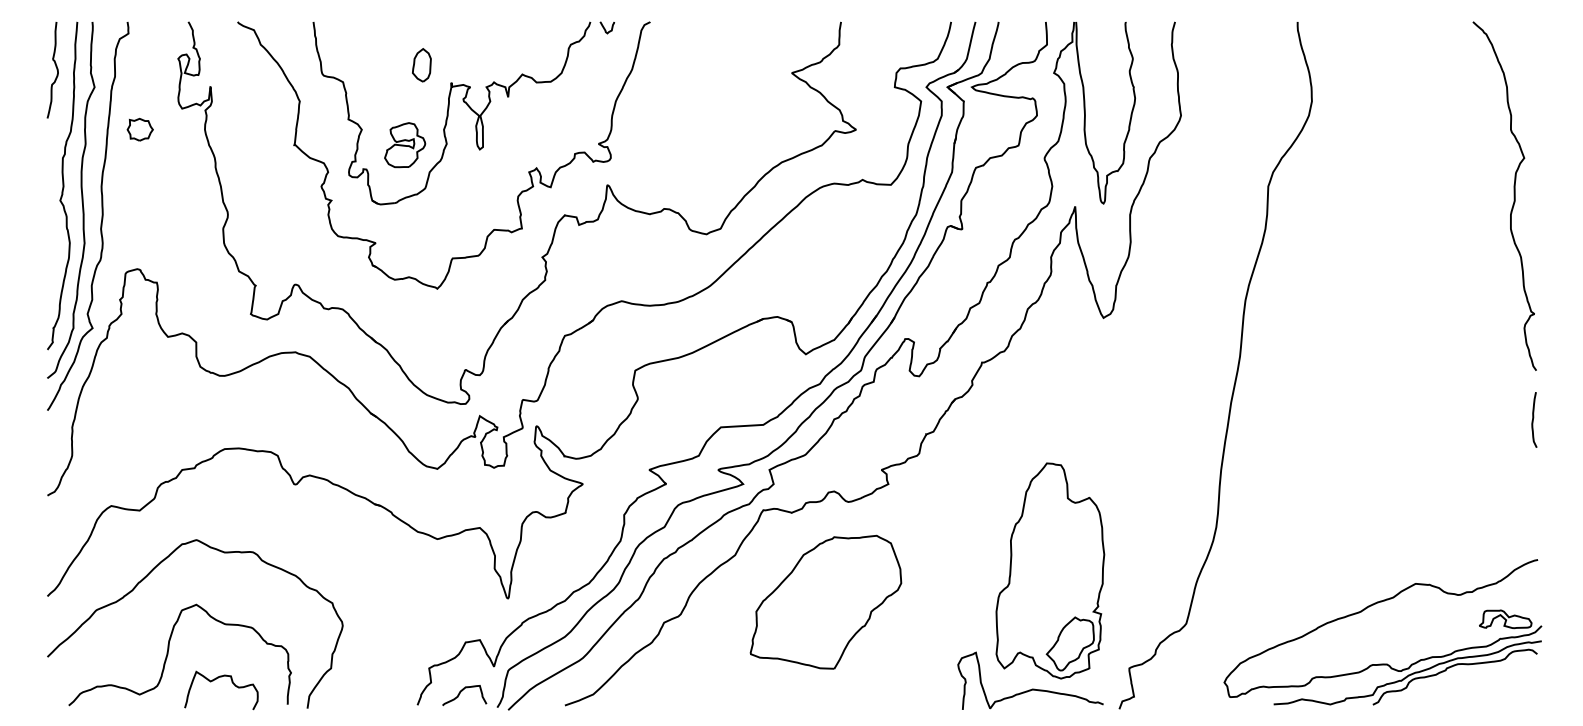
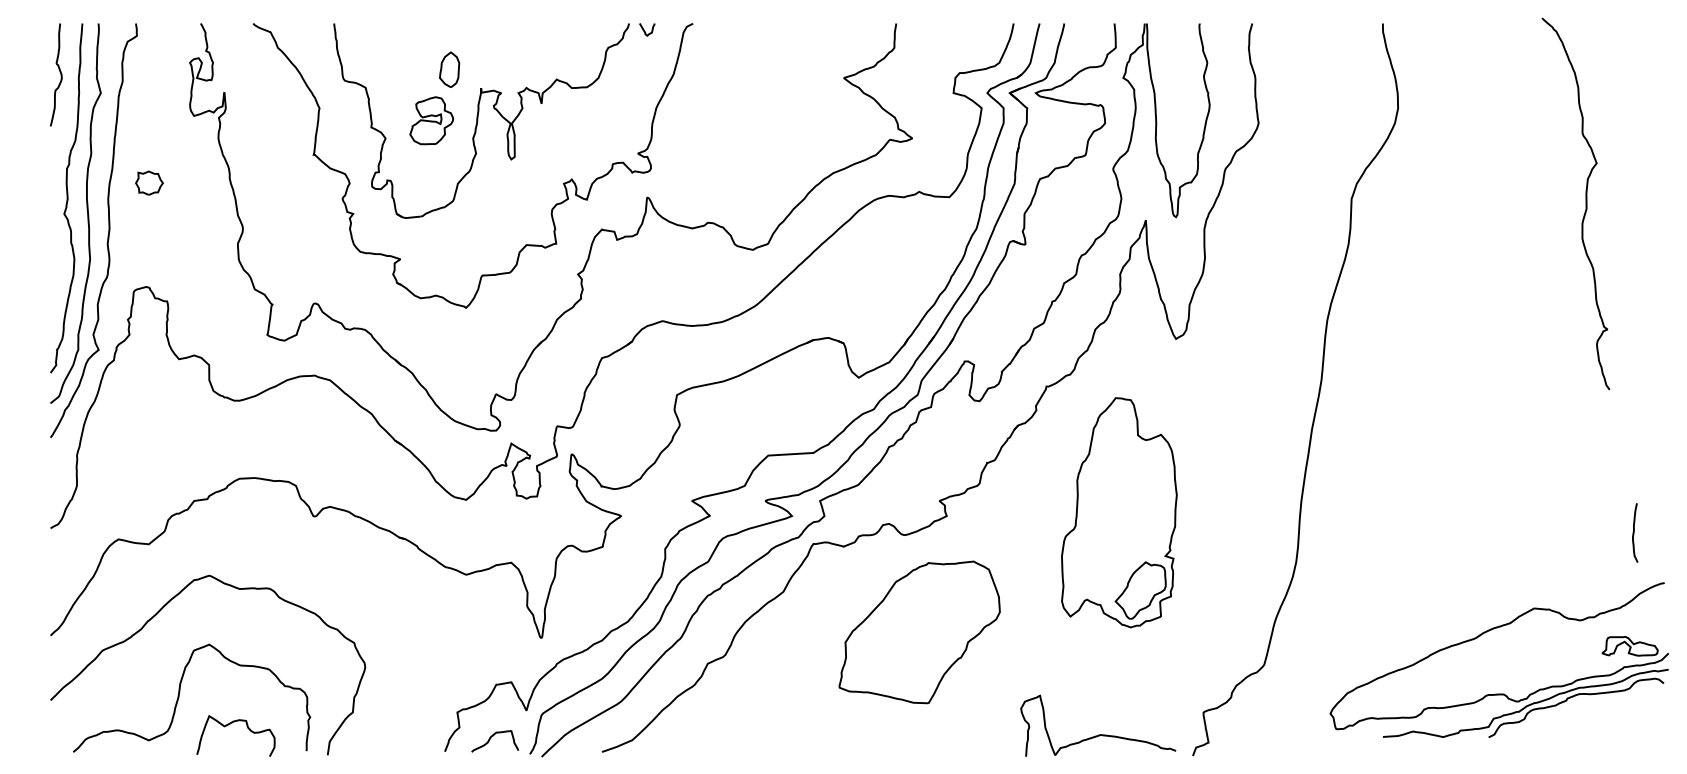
part: (139, 129) -> (148, 182), moved
part: (405, 145) -> (432, 121), moved
curve: (1513, 195) -> (1585, 203), moved
curve: (1533, 419) -> (1634, 532), moved
part: (1050, 570) -> (1119, 512), moved
part: (825, 601) -> (919, 631), moved
part: (1366, 609) -> (1481, 635), moved

